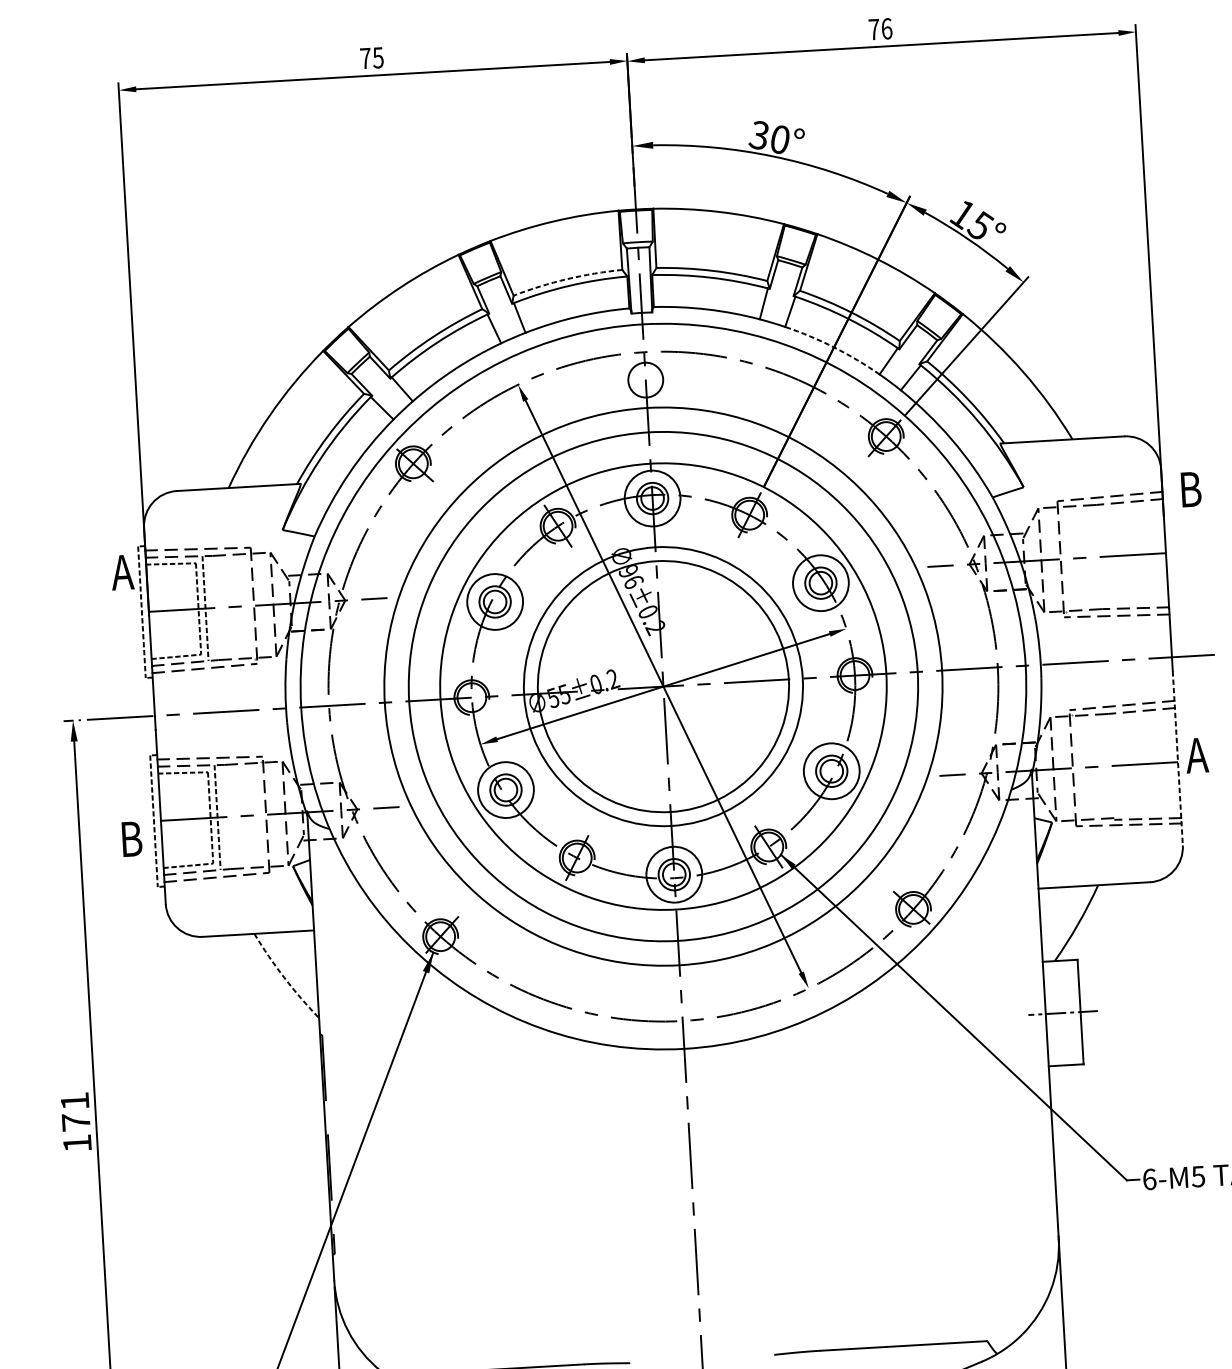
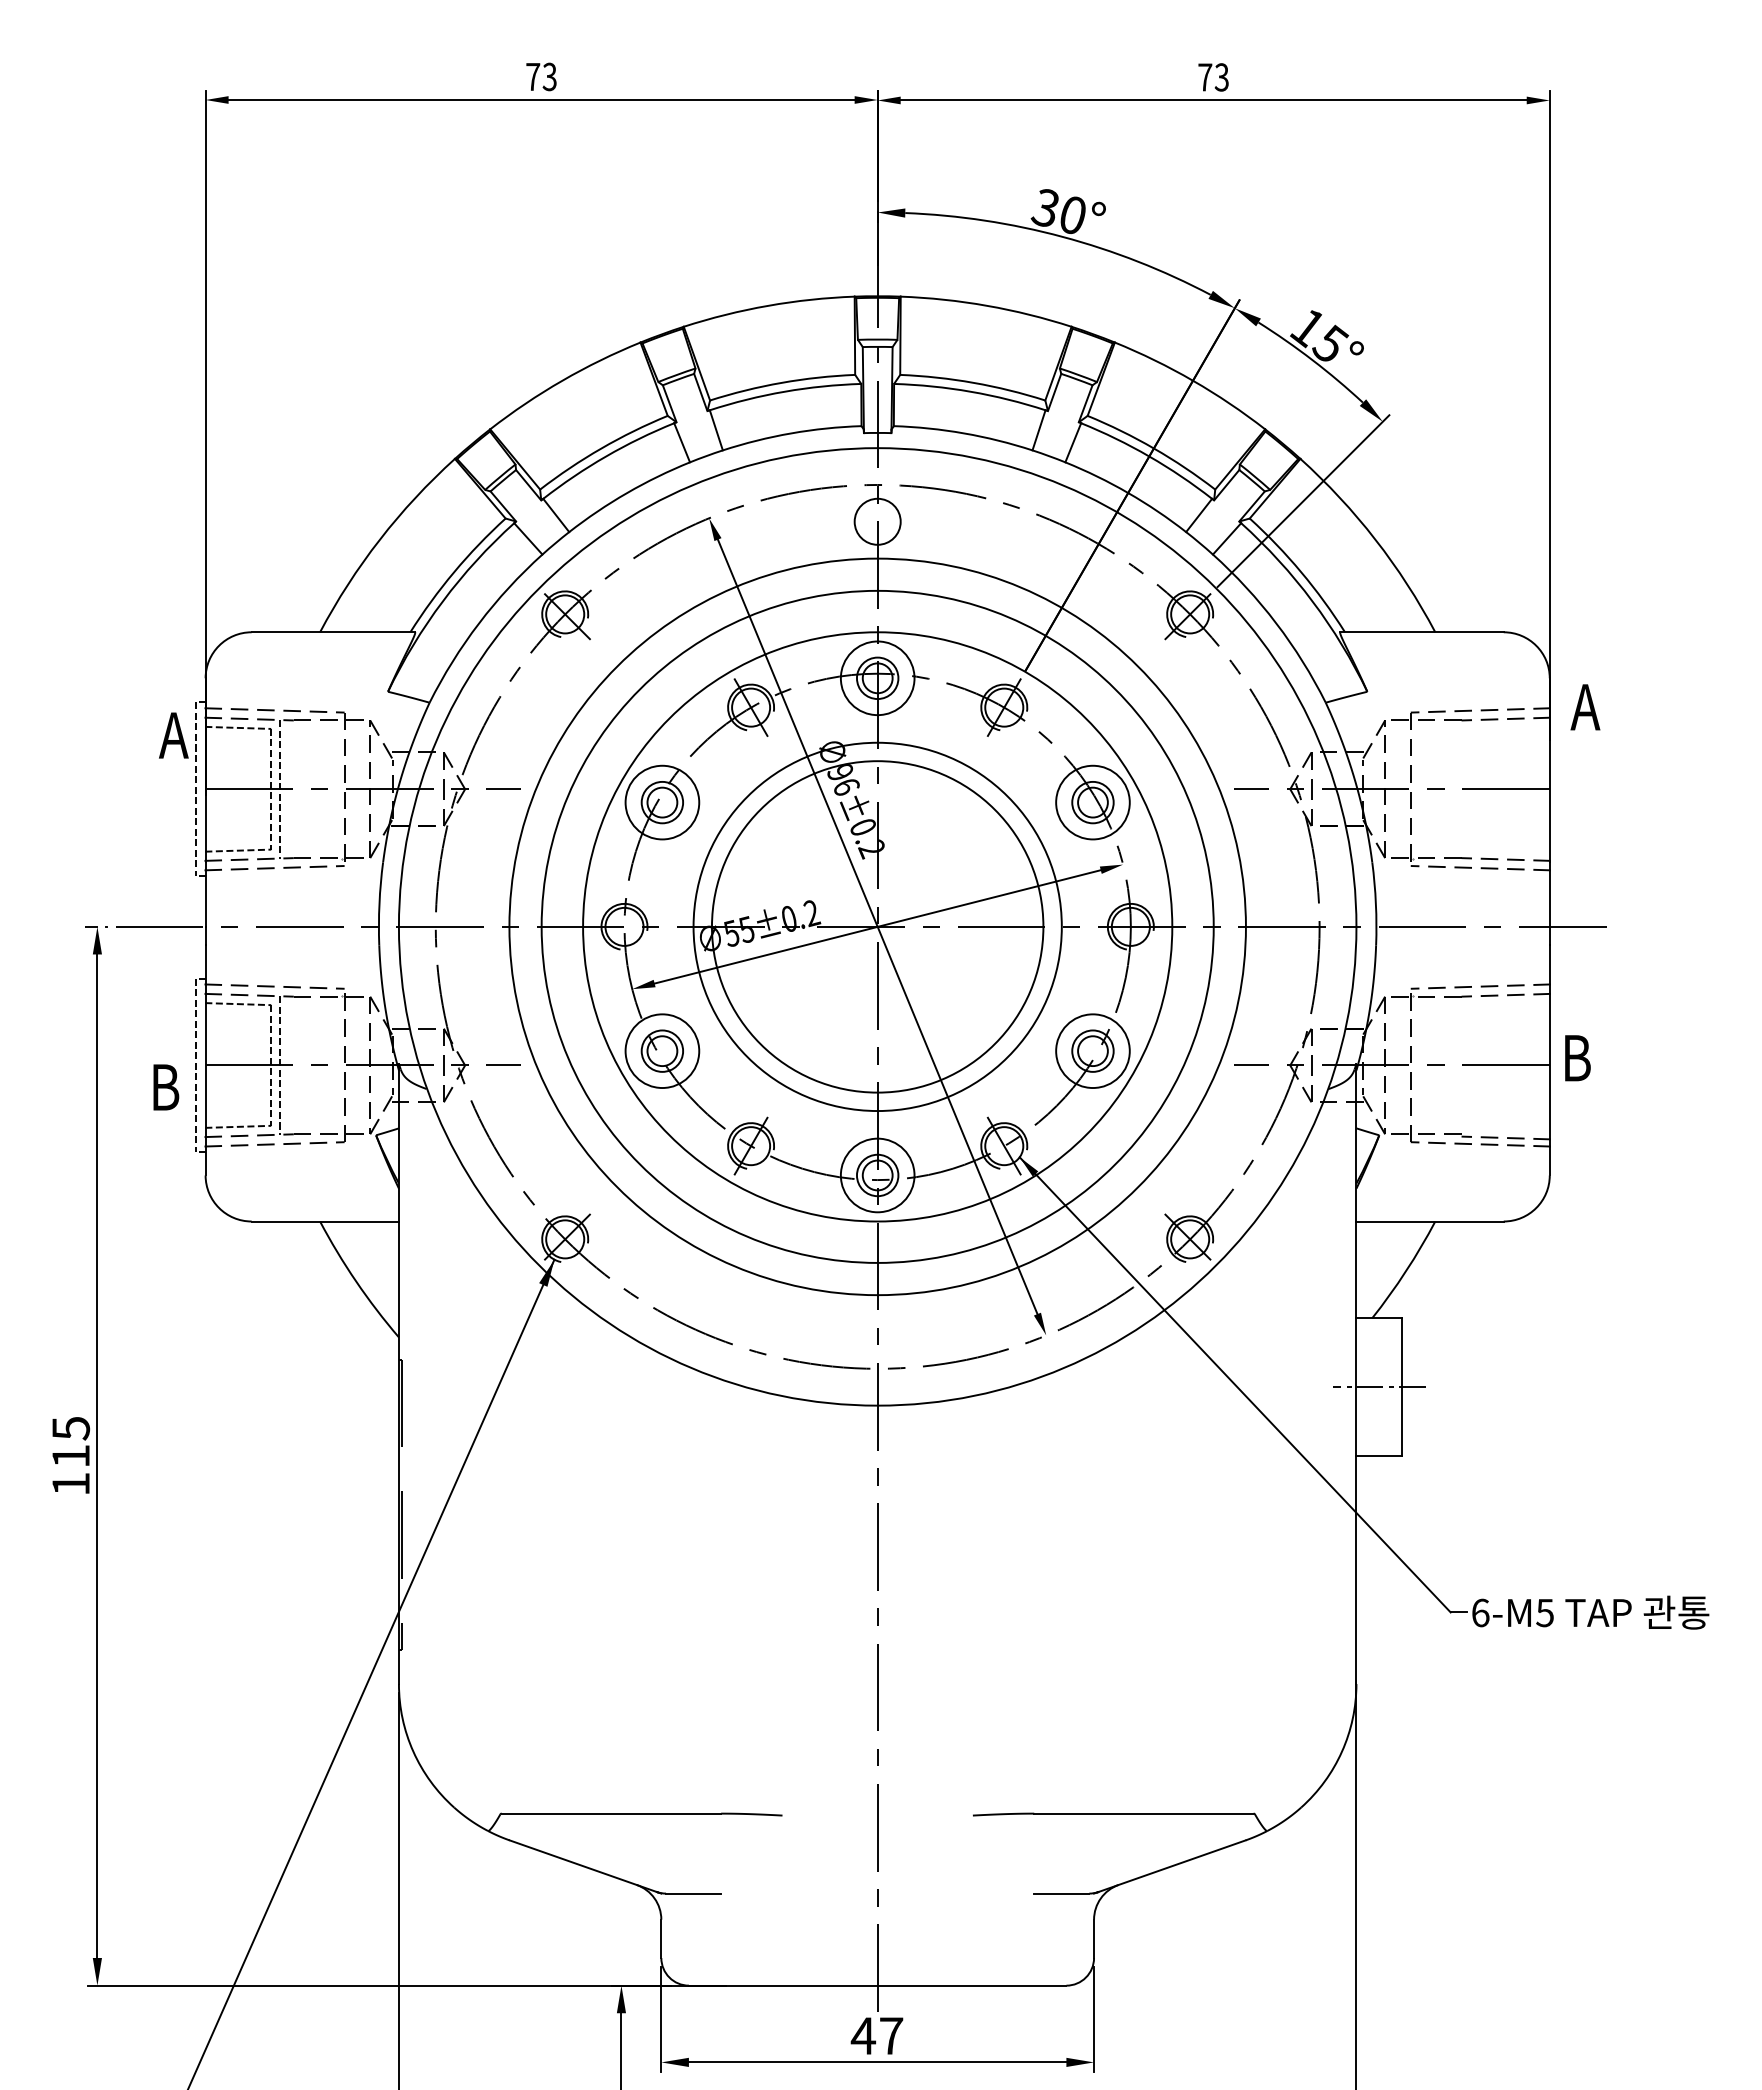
text: (886, 28) -> (1221, 77), 76 -> 73
text: (378, 57) -> (549, 76), 75 -> 73
arc: (566, 278) -> (781, 382), dashed -> solid
arc: (834, 347) -> (1128, 493), dashed -> solid
text: (1189, 489) -> (1585, 707), B -> A
text: (1197, 755) -> (1575, 1058), A -> B
line: (1177, 758) -> (1549, 1060), dashed -> solid
arc: (284, 977) -> (356, 1281), dashed -> solid
text: (75, 1111) -> (71, 1442), 171 -> 115

